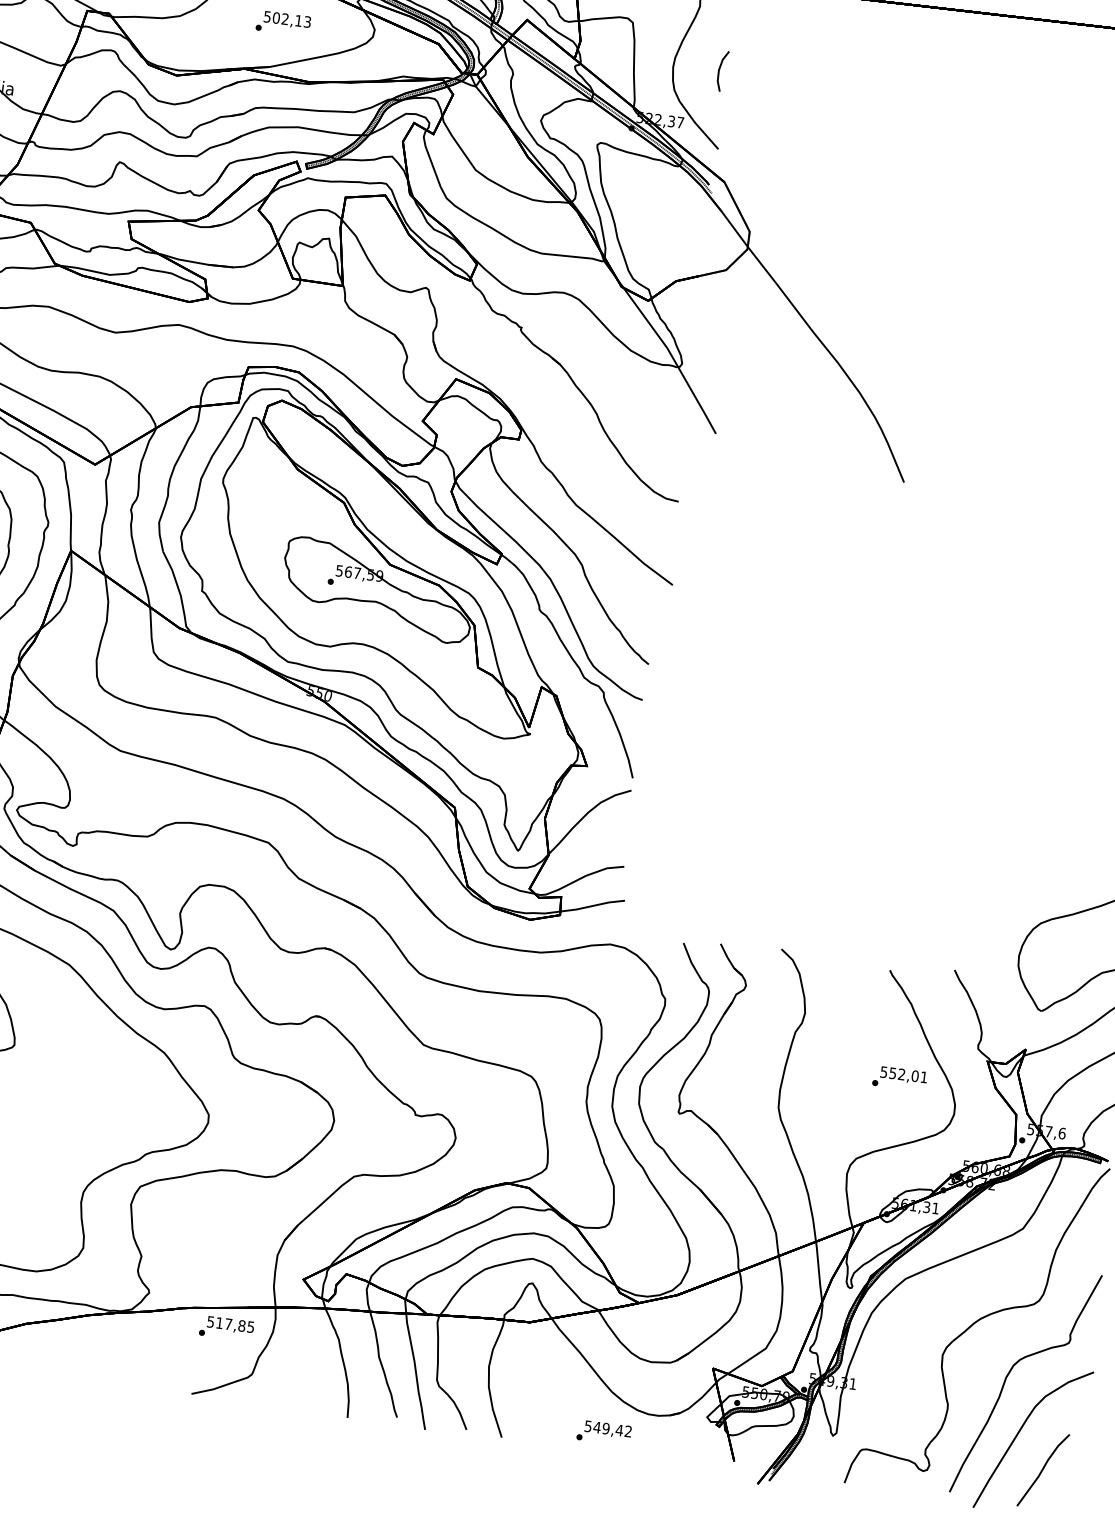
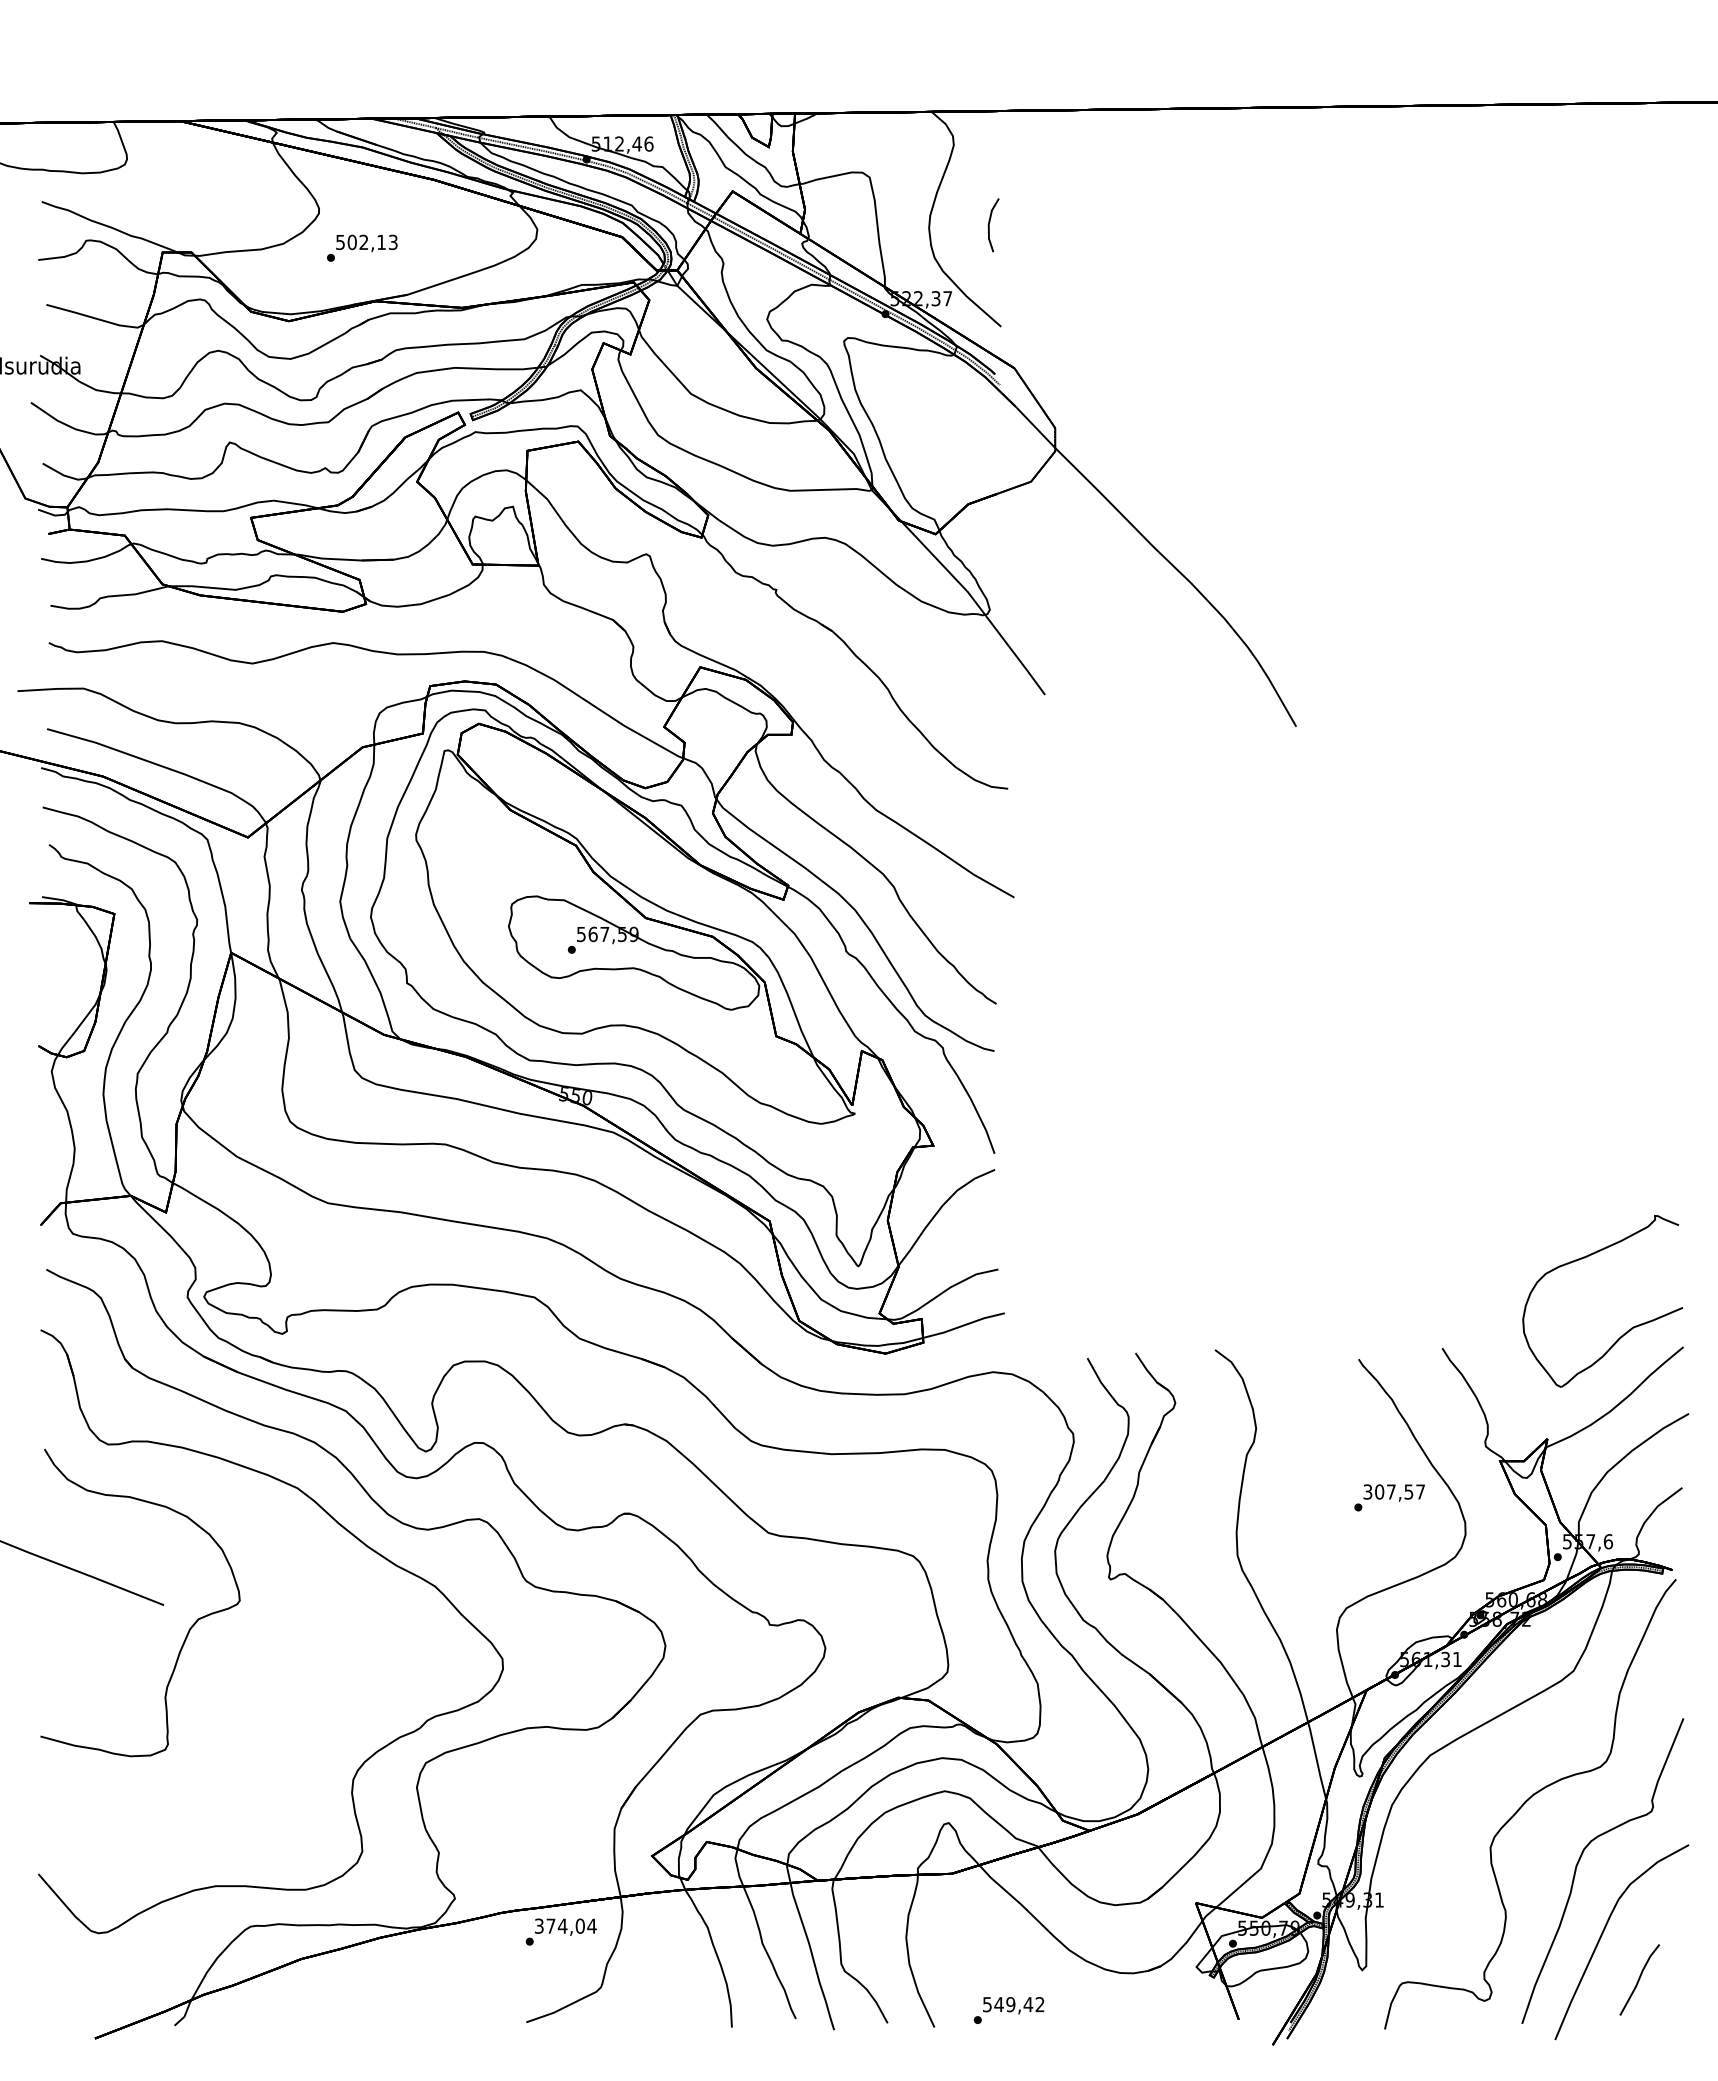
text: (283, 22) -> (362, 247), moved
text: (904, 1074) -> (1394, 1491), 552,01 -> 307,57
text: (230, 1324) -> (565, 1925), 517,85 -> 374,04
text: (603, 1432) -> (1008, 2010), moved
part: (1043, 1469) -> (1639, 1979), size x0.7

